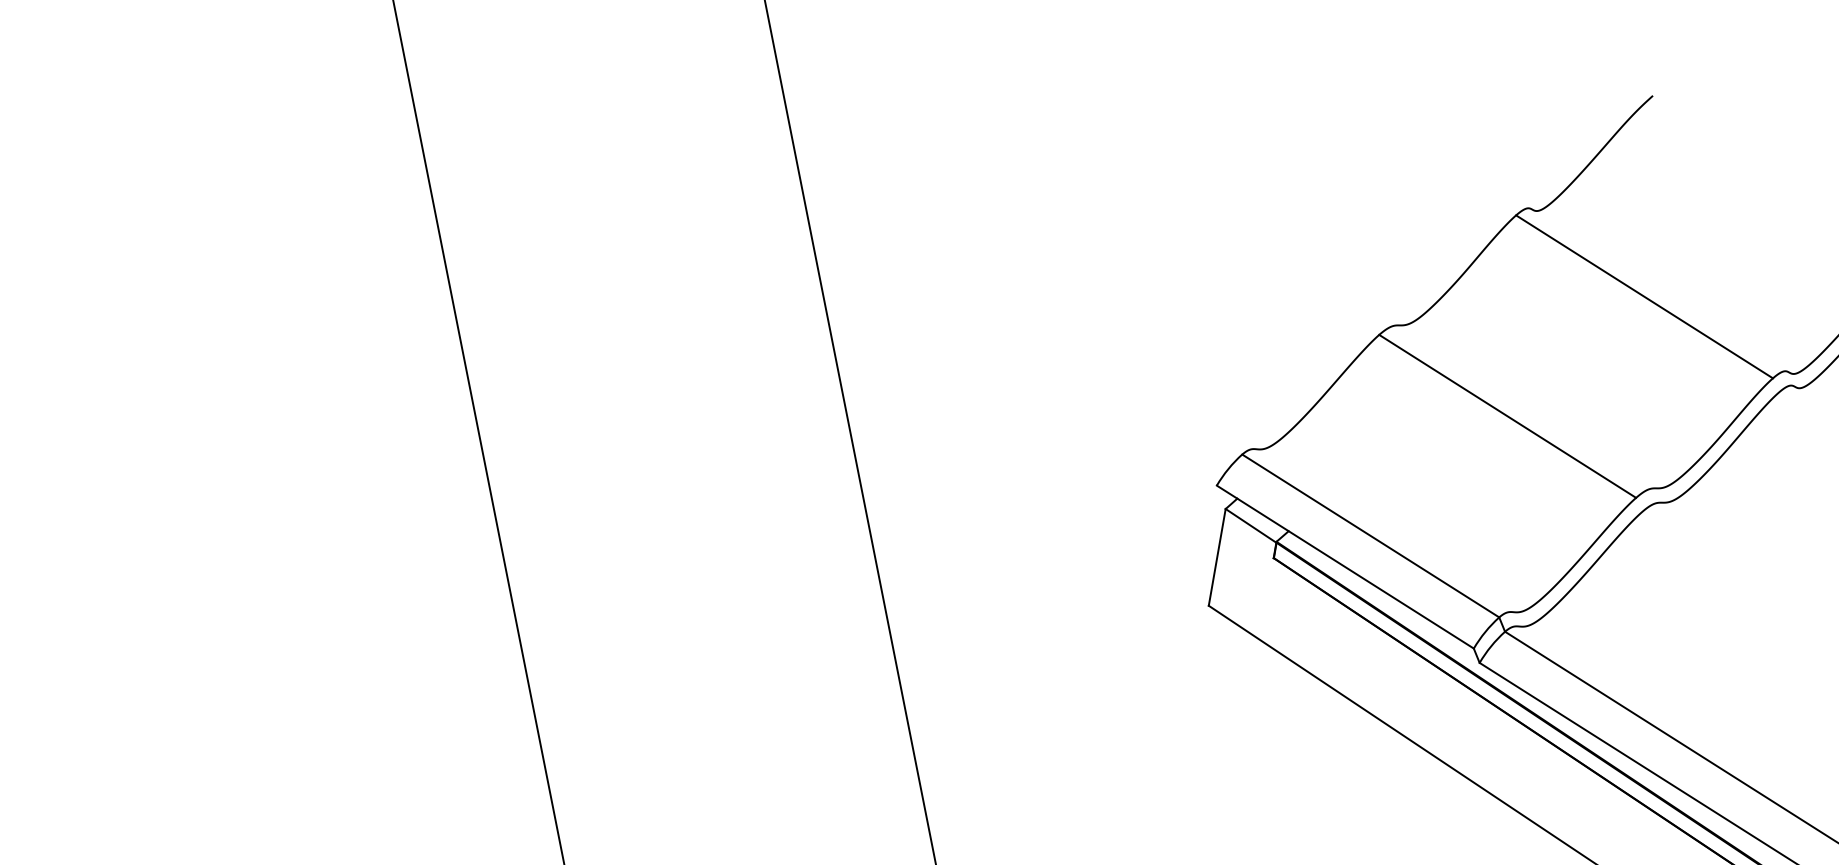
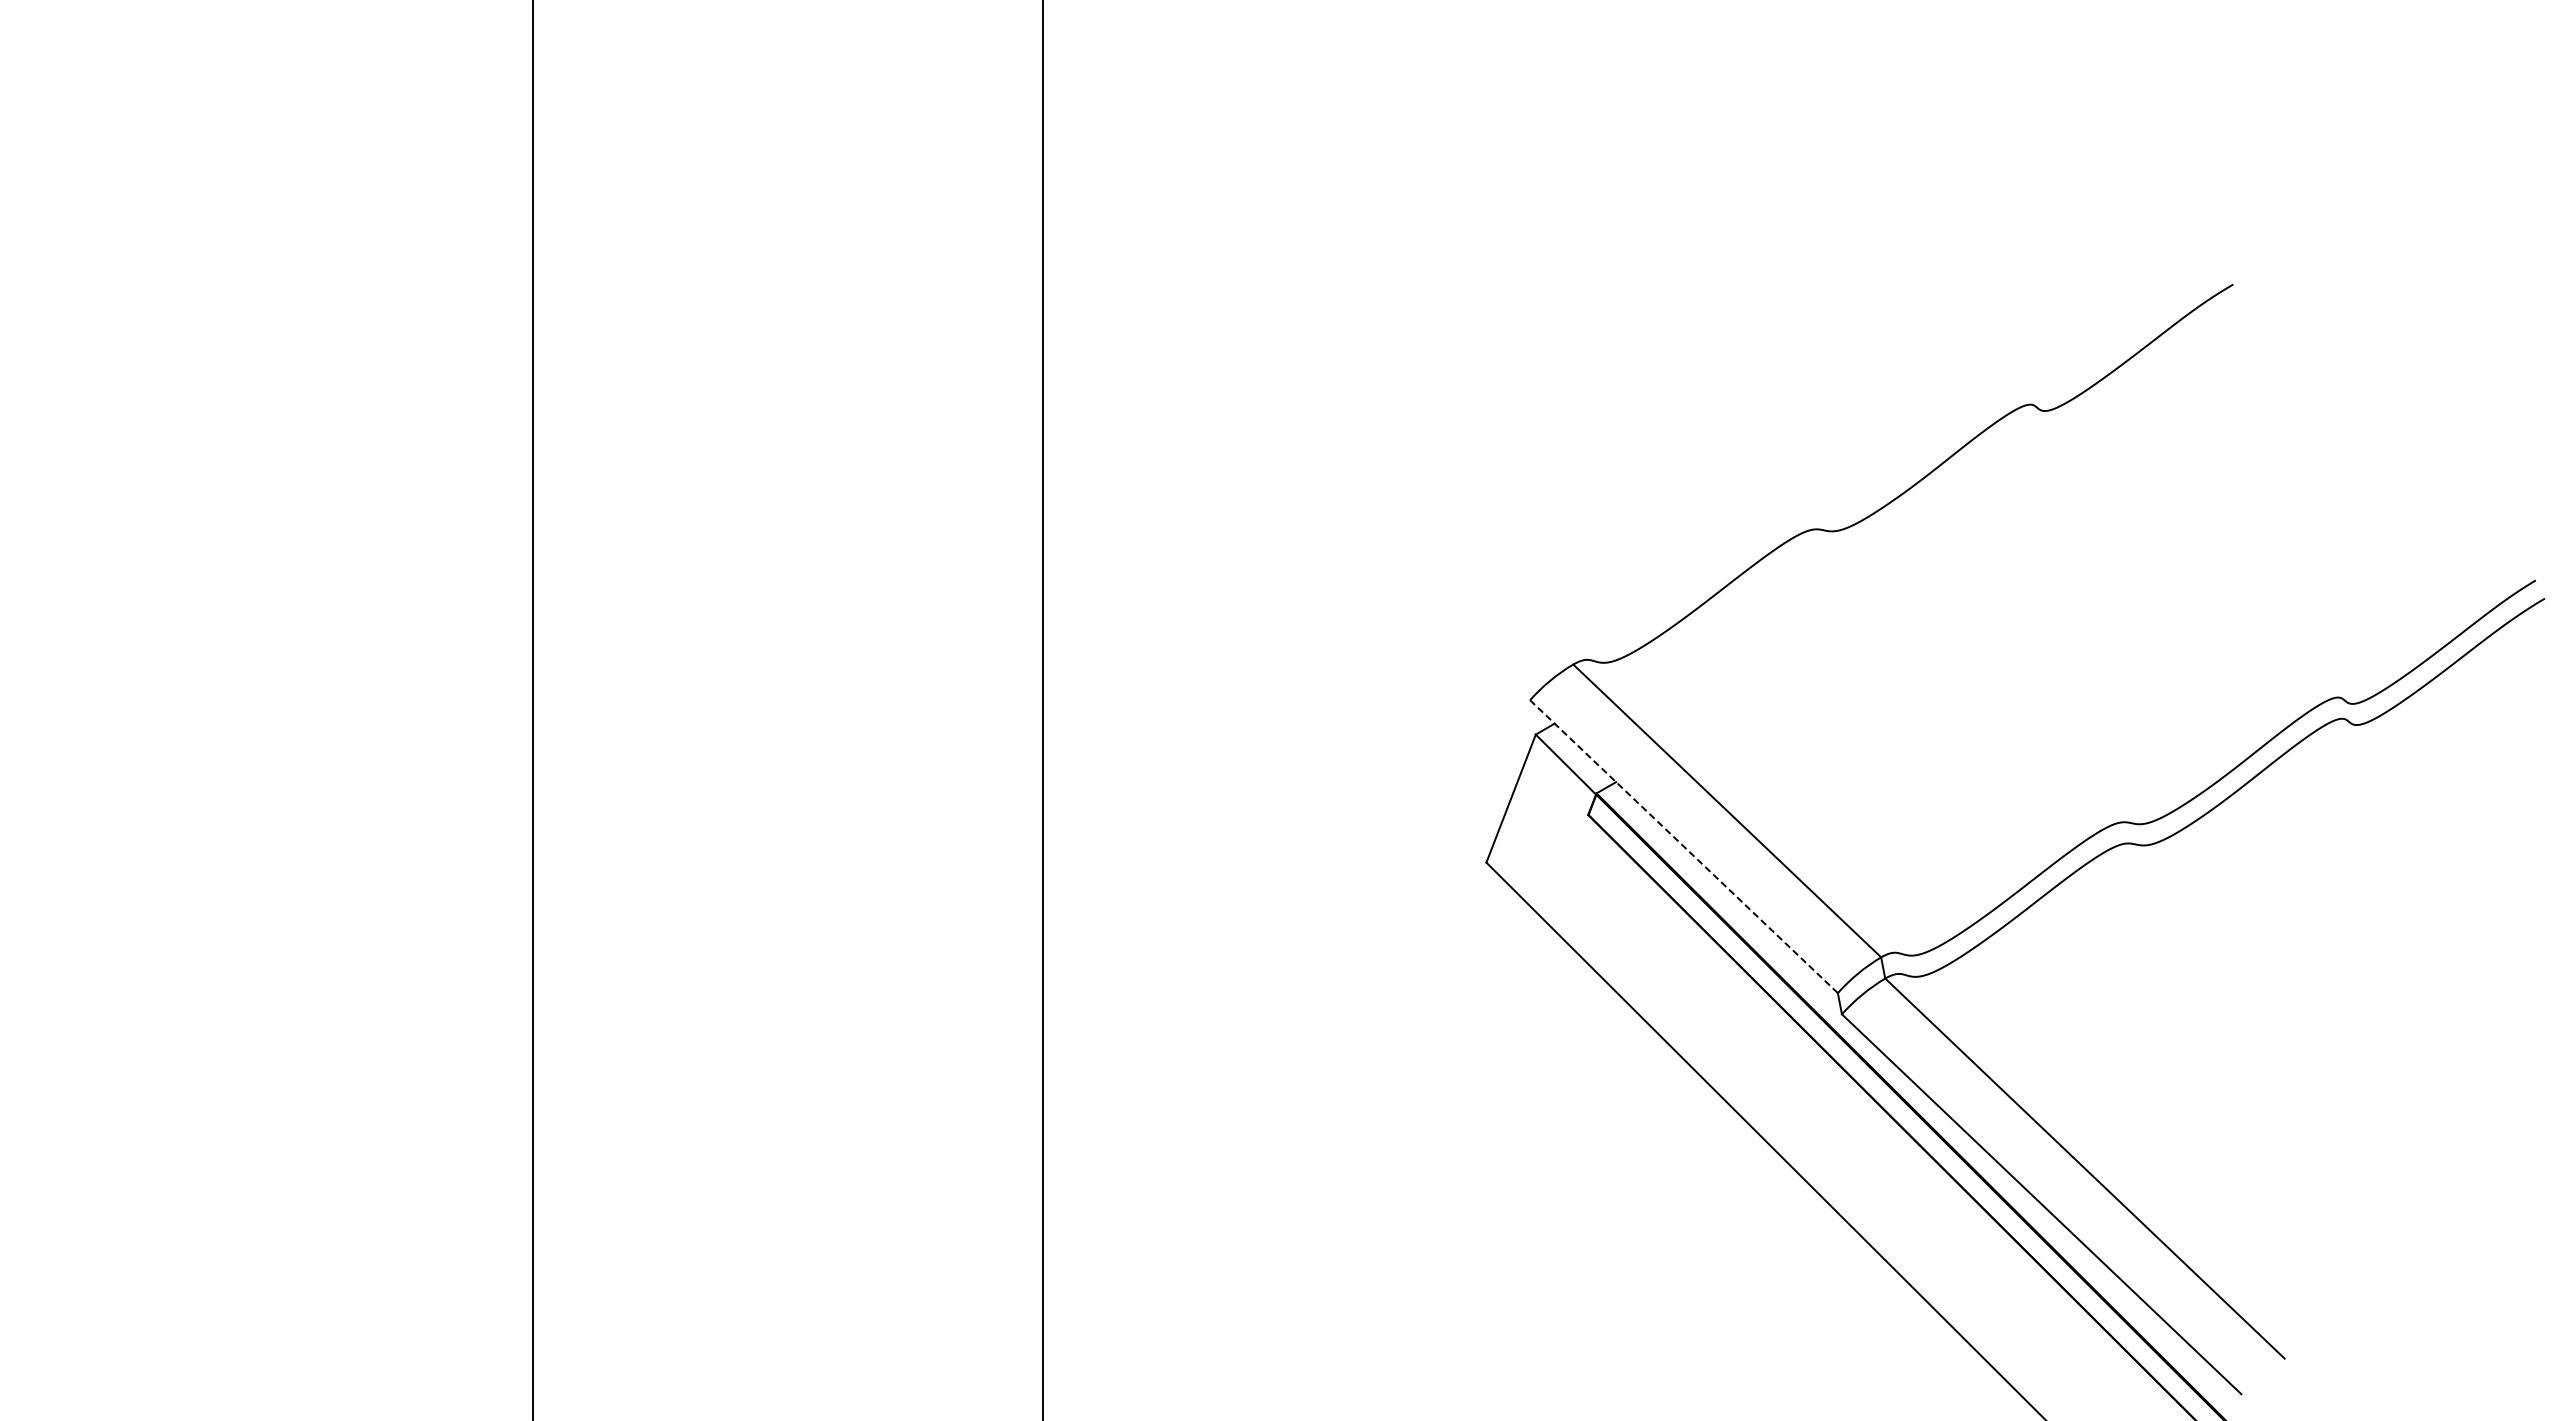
line: (1644, 296) -> (2167, 557), removed
line: (1507, 415) -> (1947, 683), removed
line: (1344, 567) -> (1683, 846), solid -> dashed

